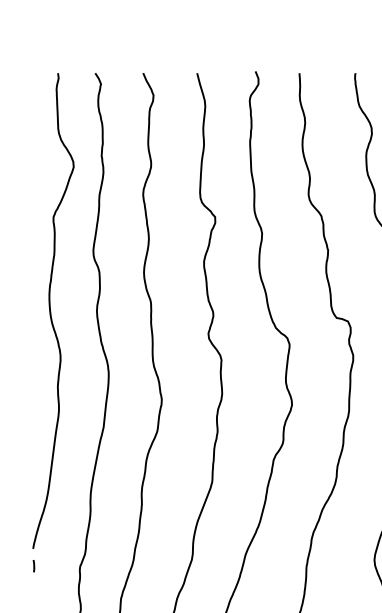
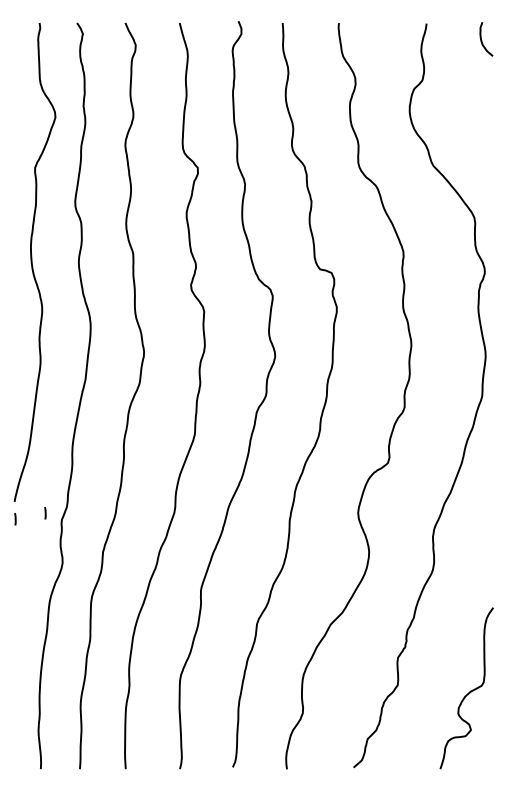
line: (63, 560) -> (45, 513), added

